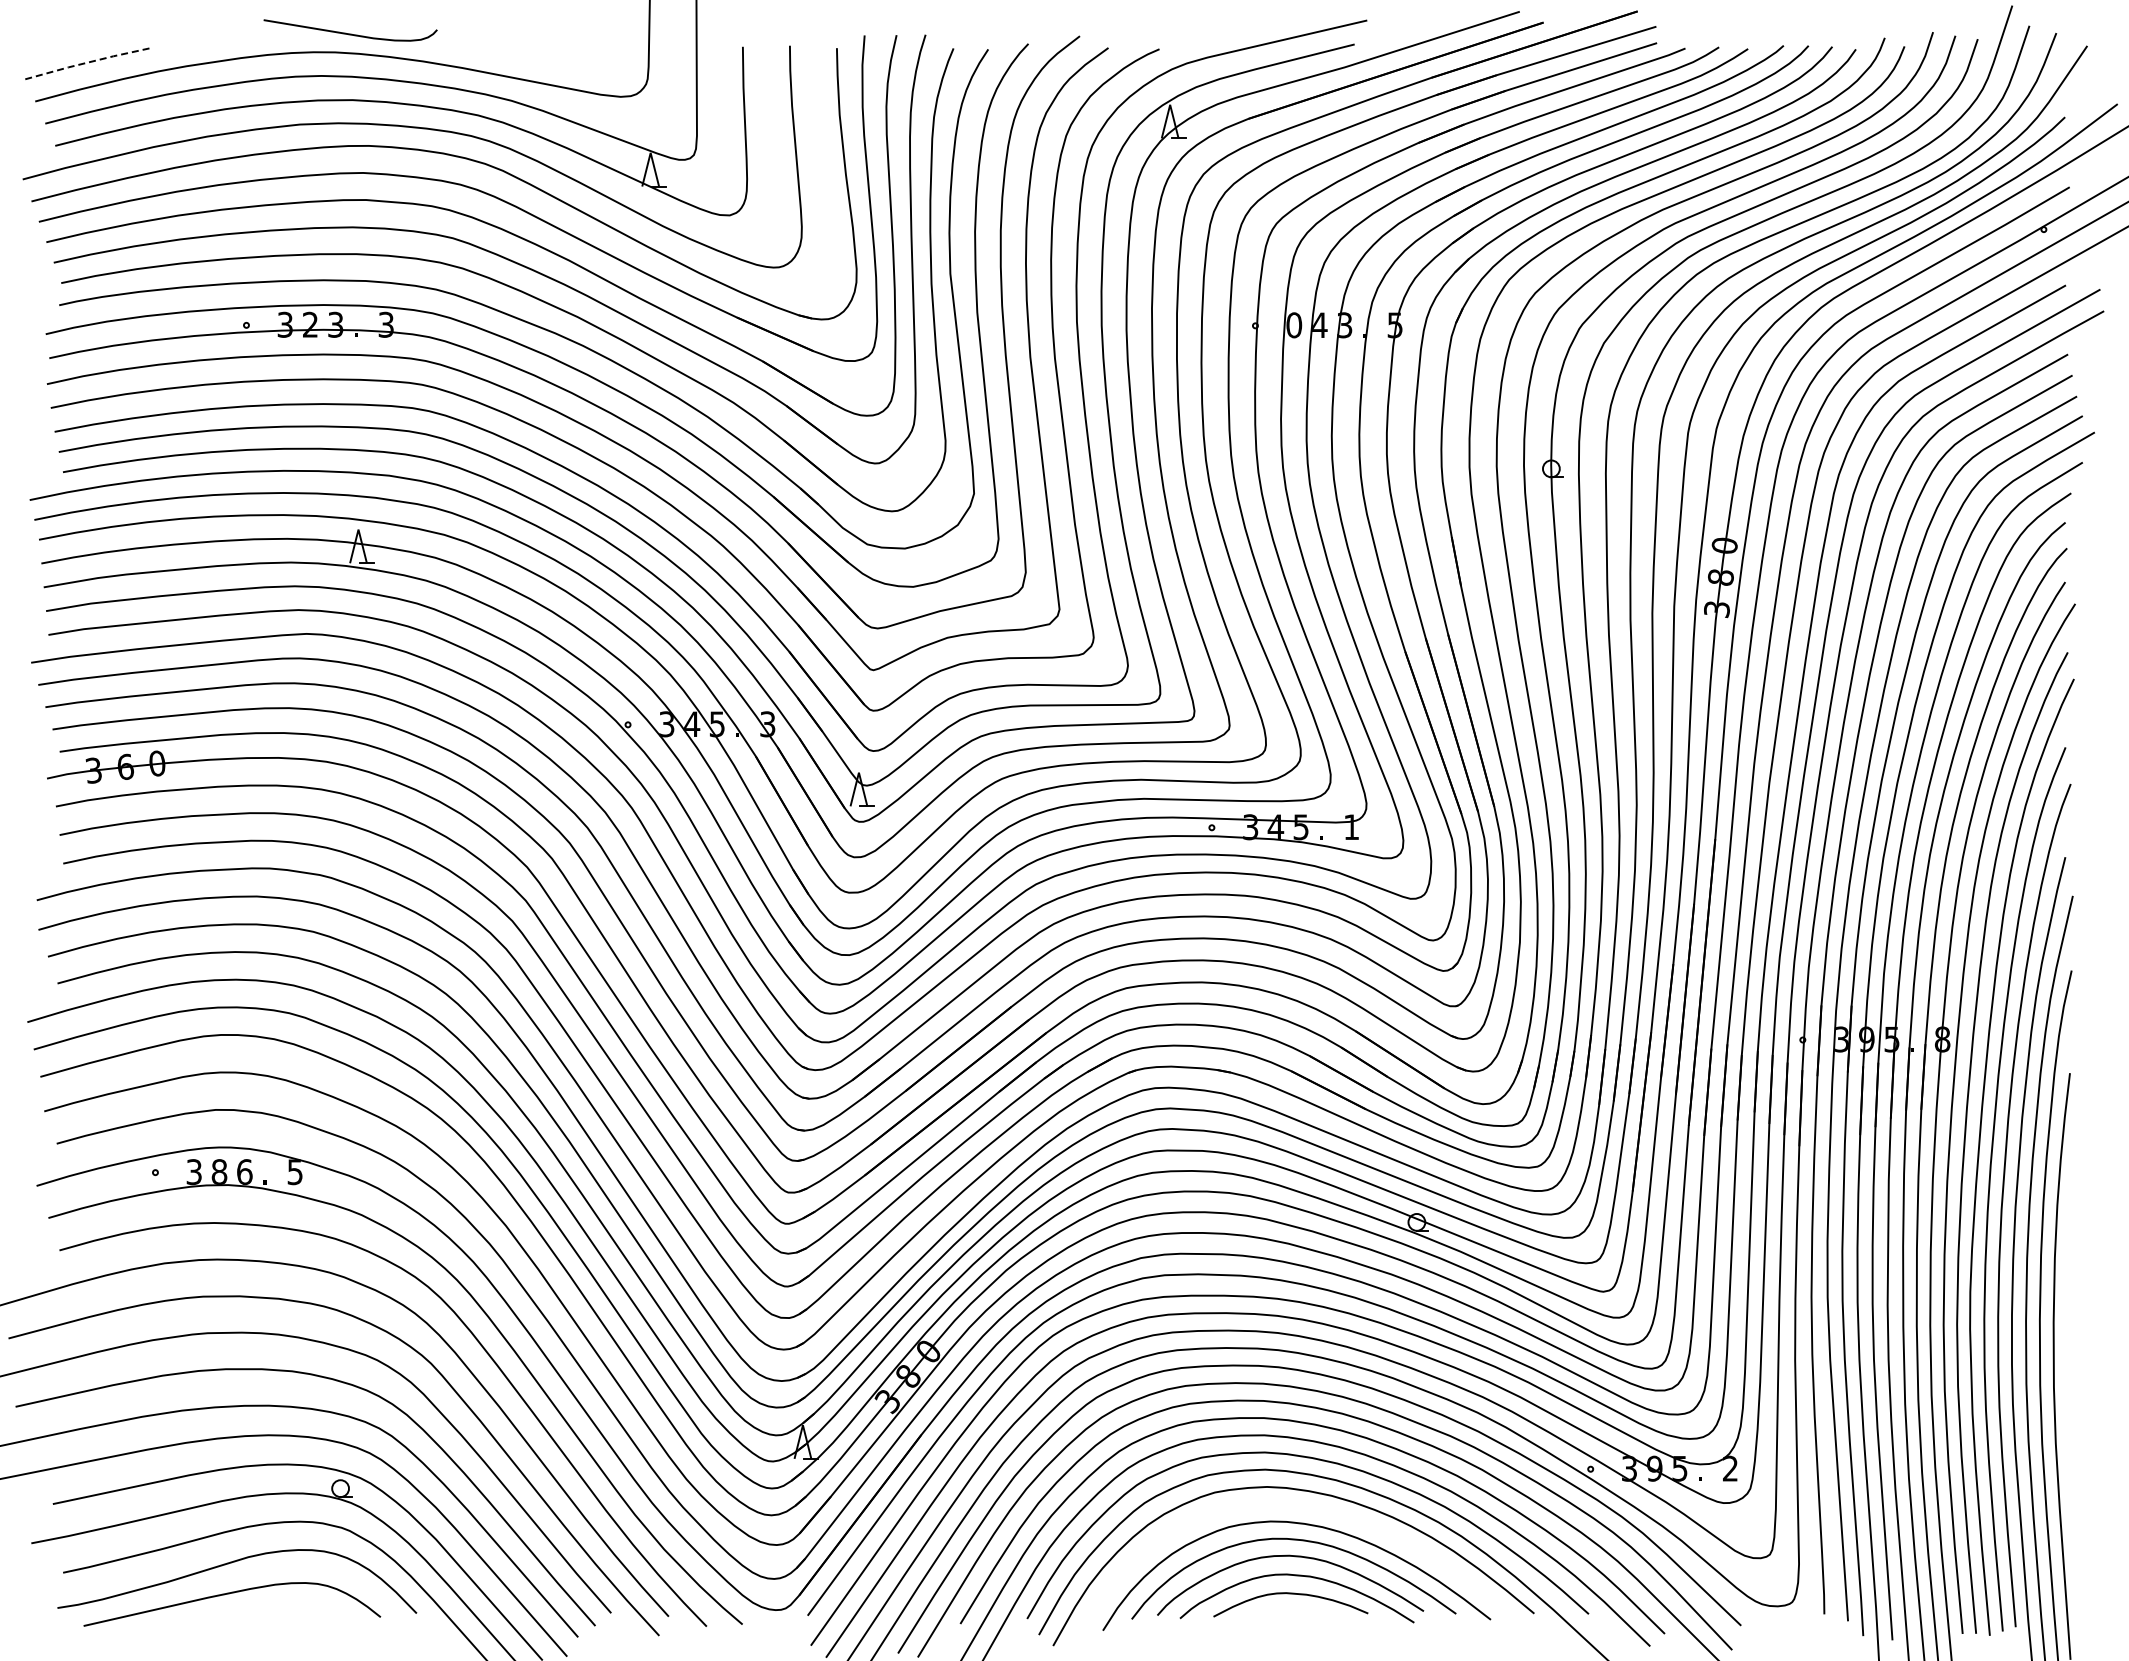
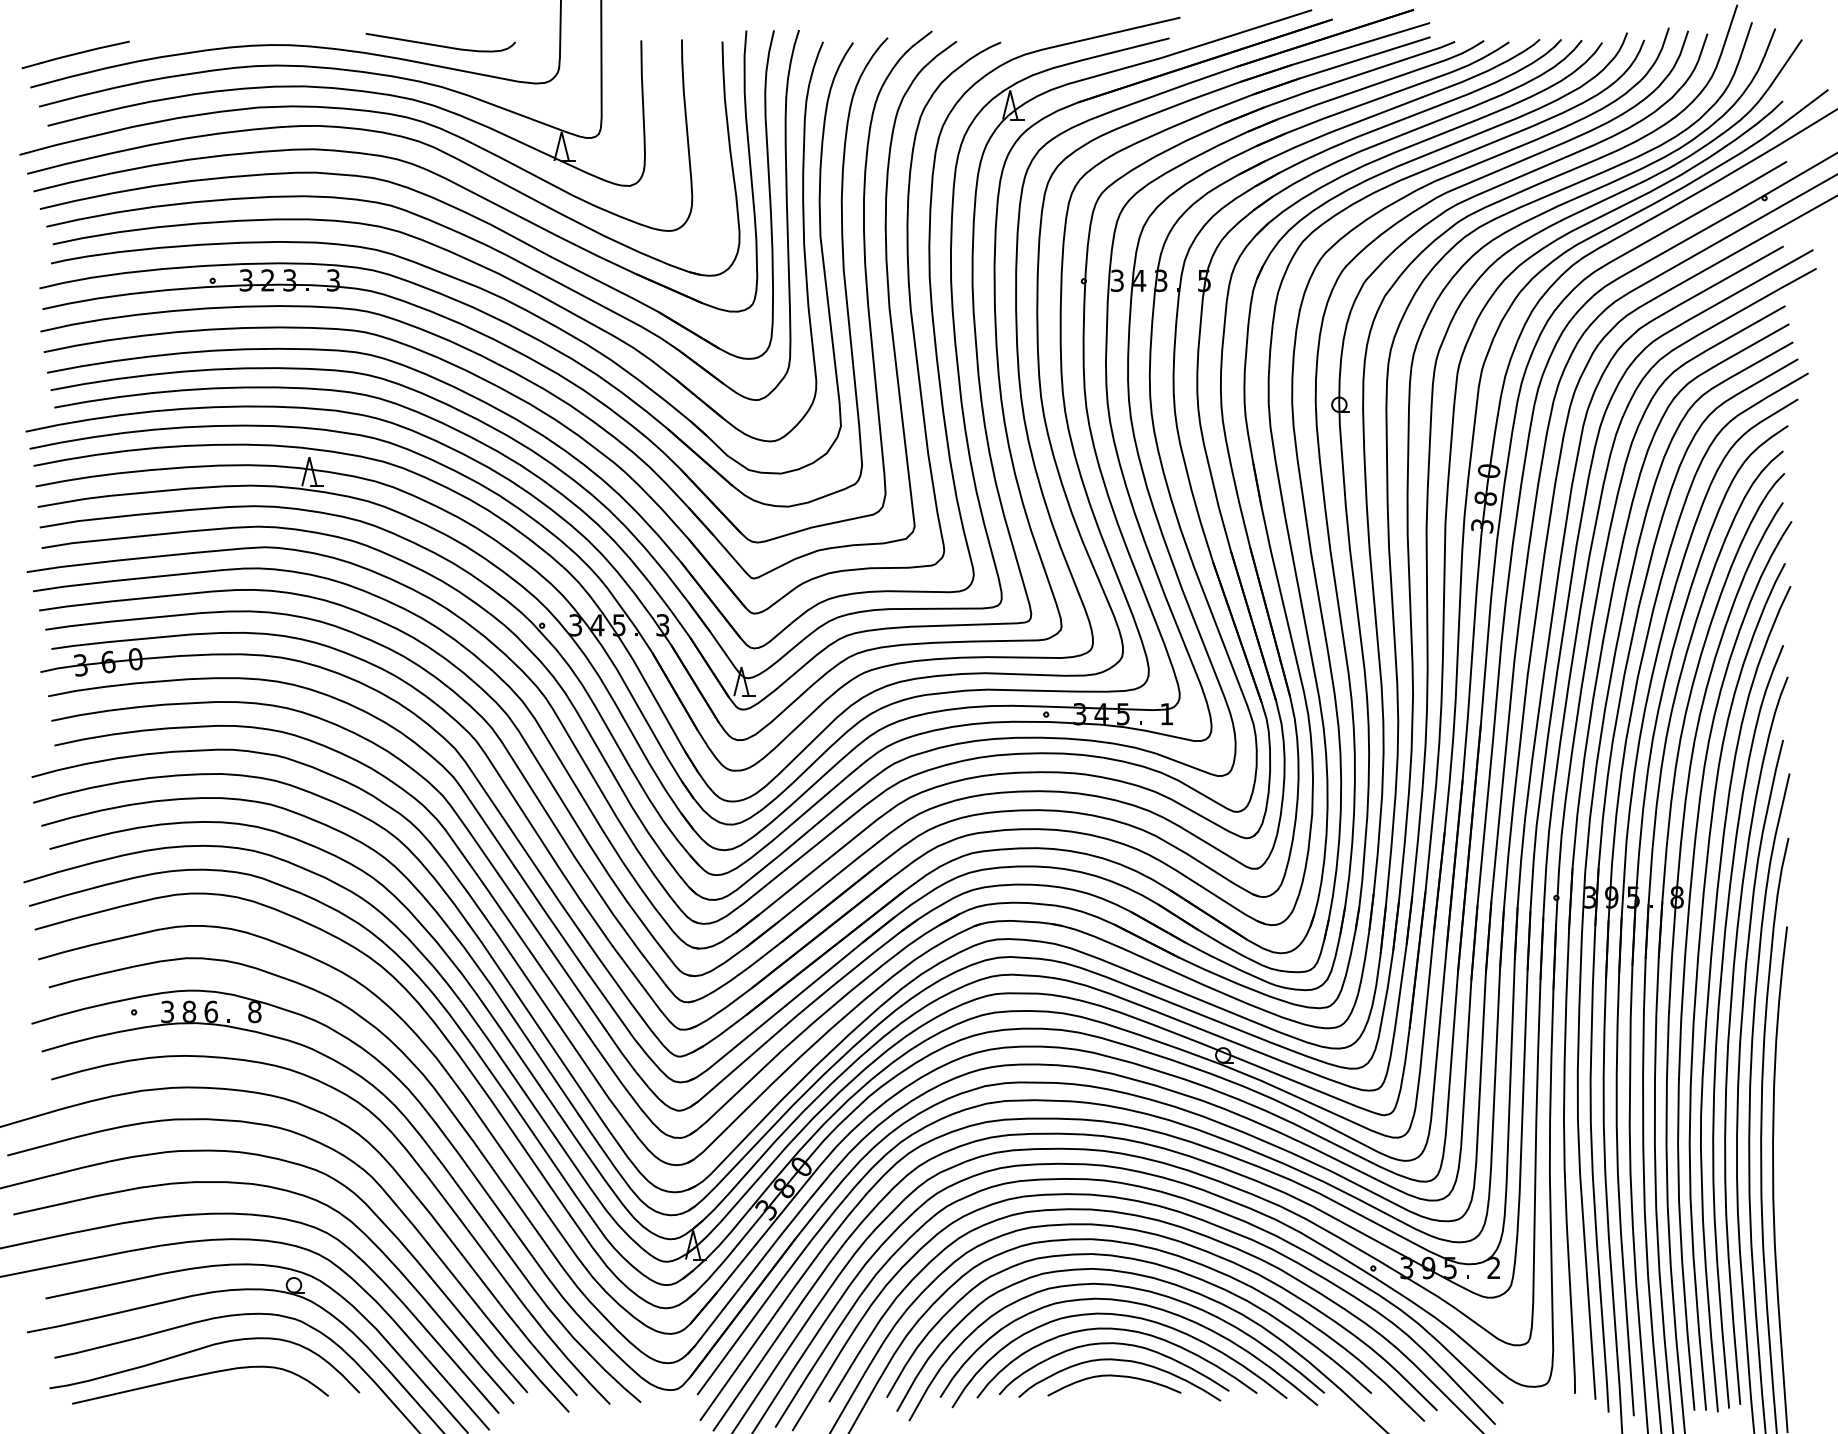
curve: (350, 33) -> (440, 45), moved
line: (87, 62) -> (75, 53), dashed -> solid
text: (1294, 325) -> (1117, 280), 0 -> 3
text: (294, 1172) -> (254, 1012), 5 -> 8
curve: (1320, 1511) -> (1140, 1304), added

